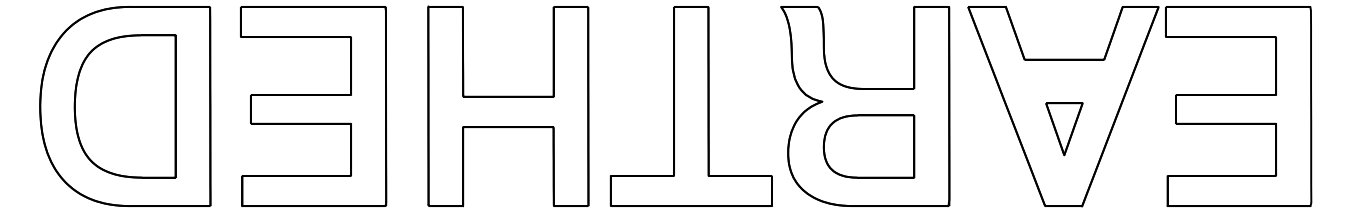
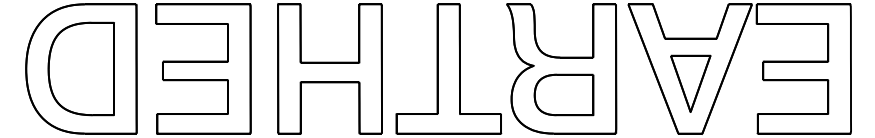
part: (1063, 128) -> (690, 83), size x1.67

